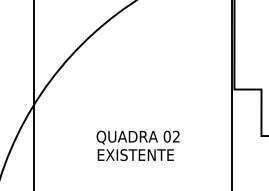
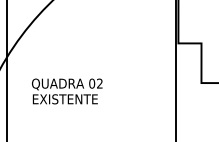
text: (137, 145) -> (66, 91), moved

